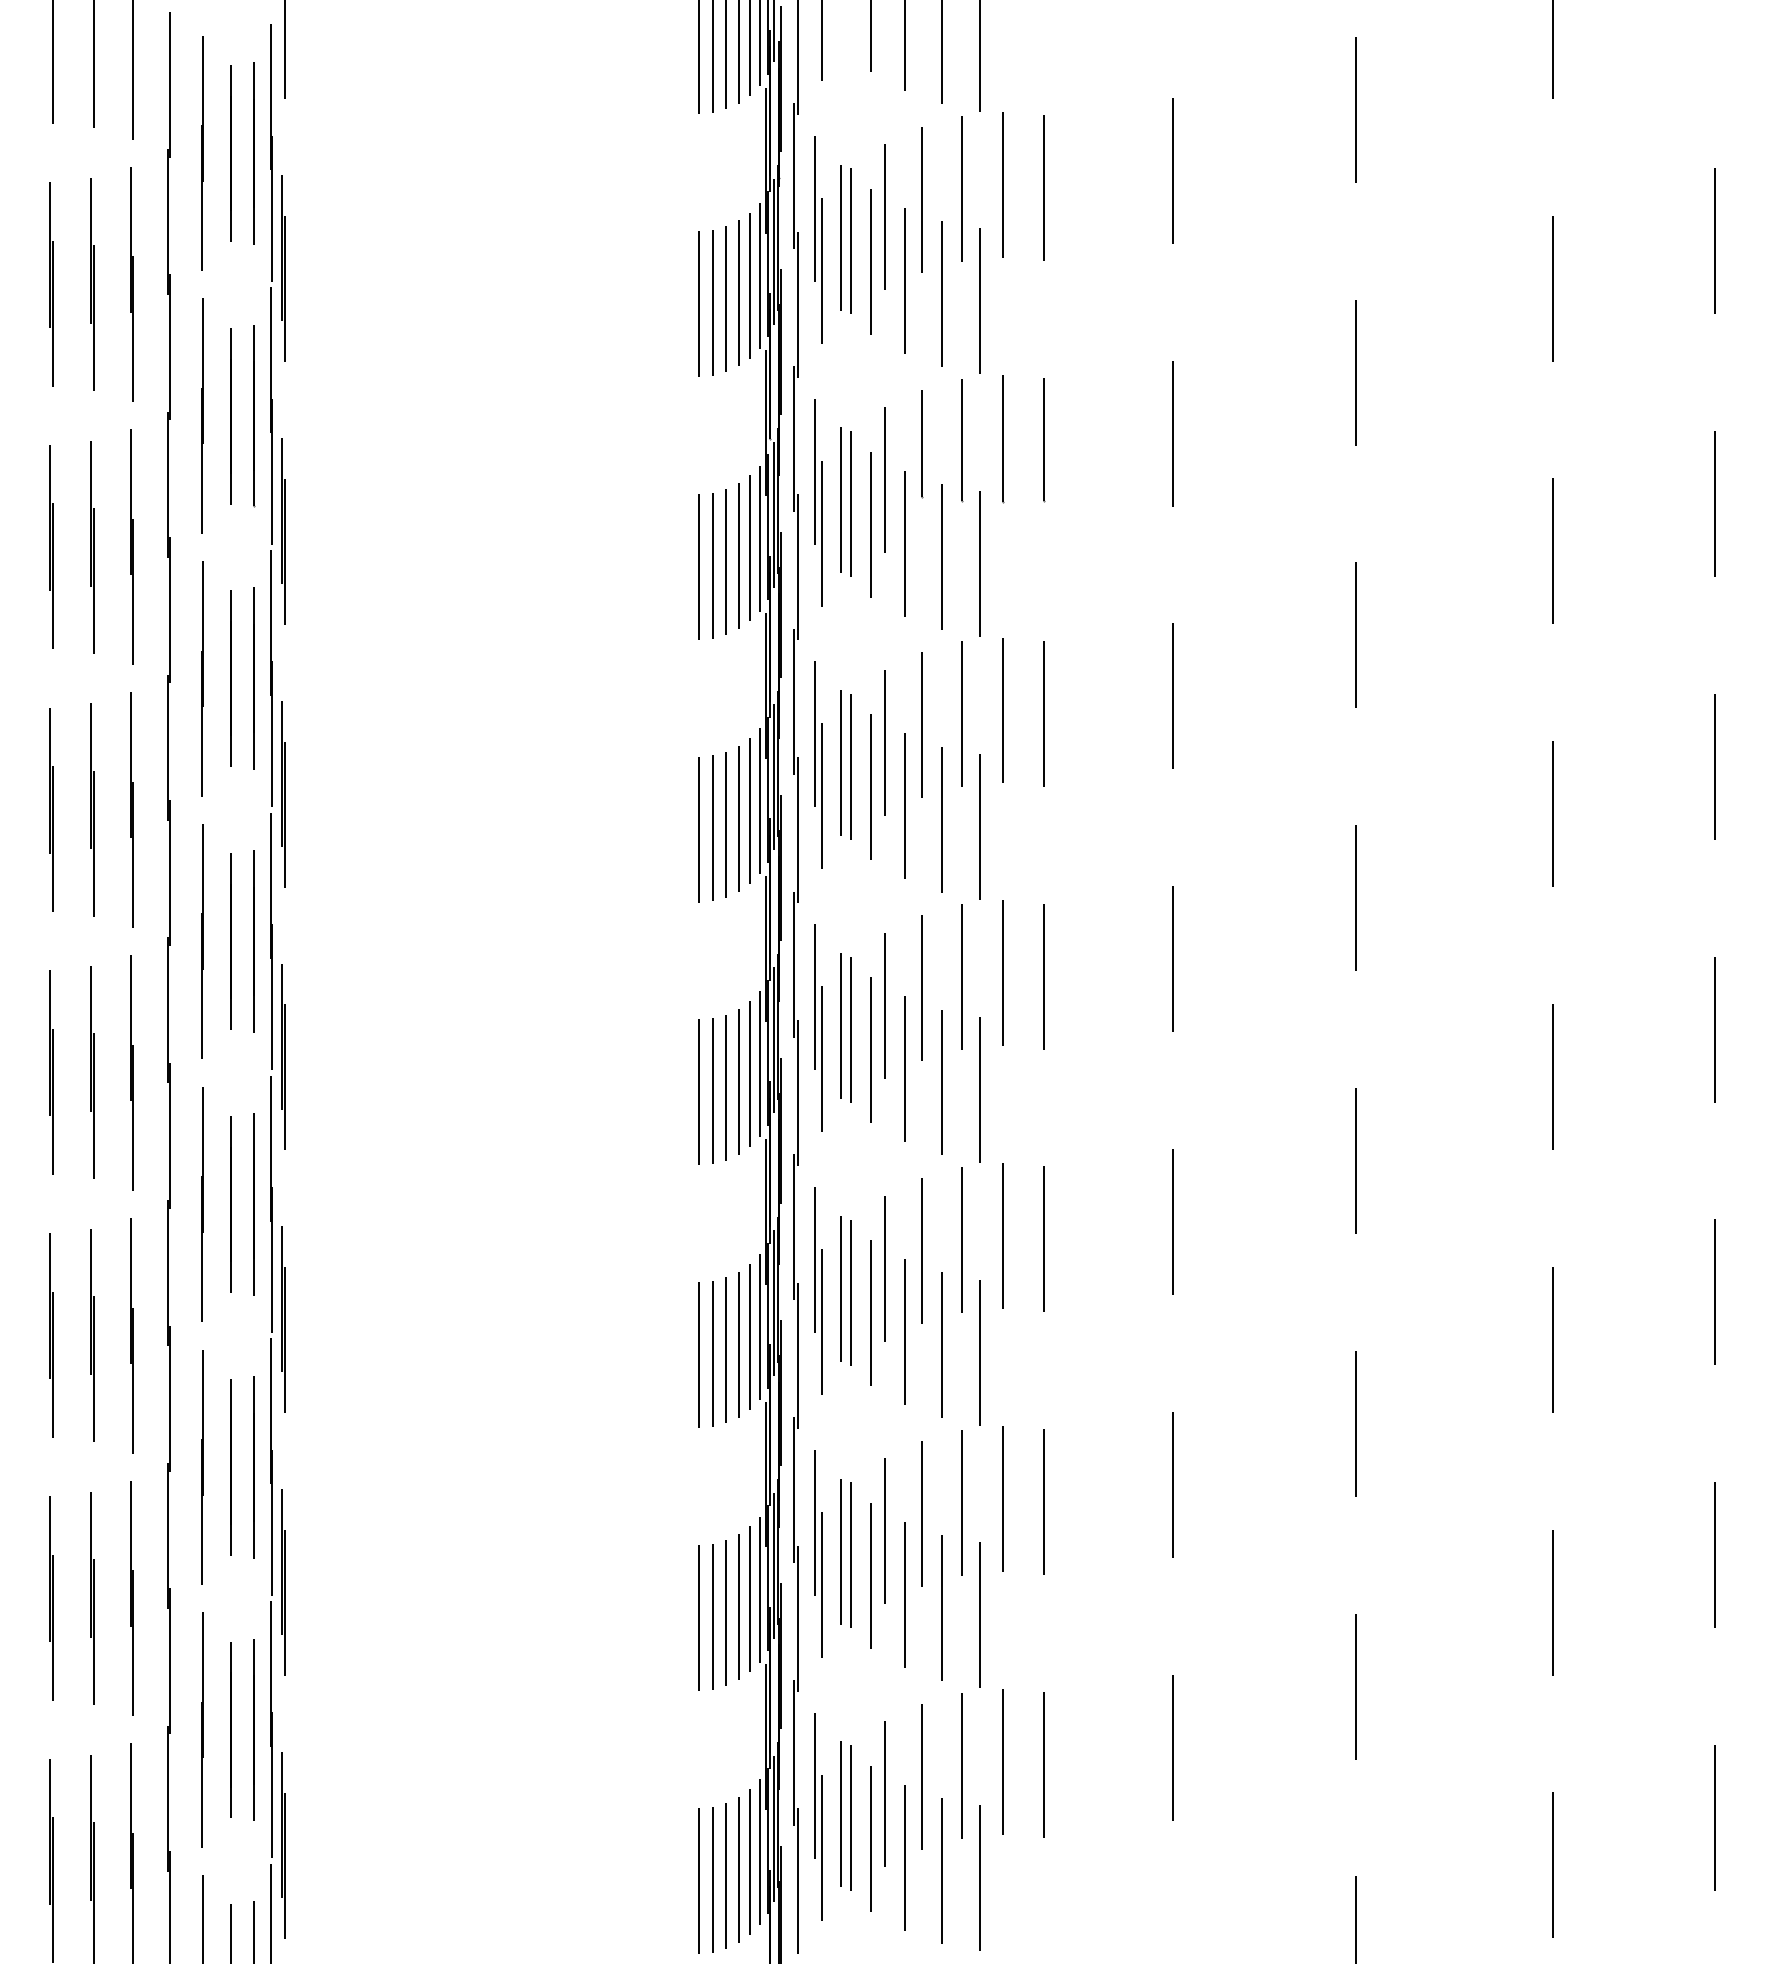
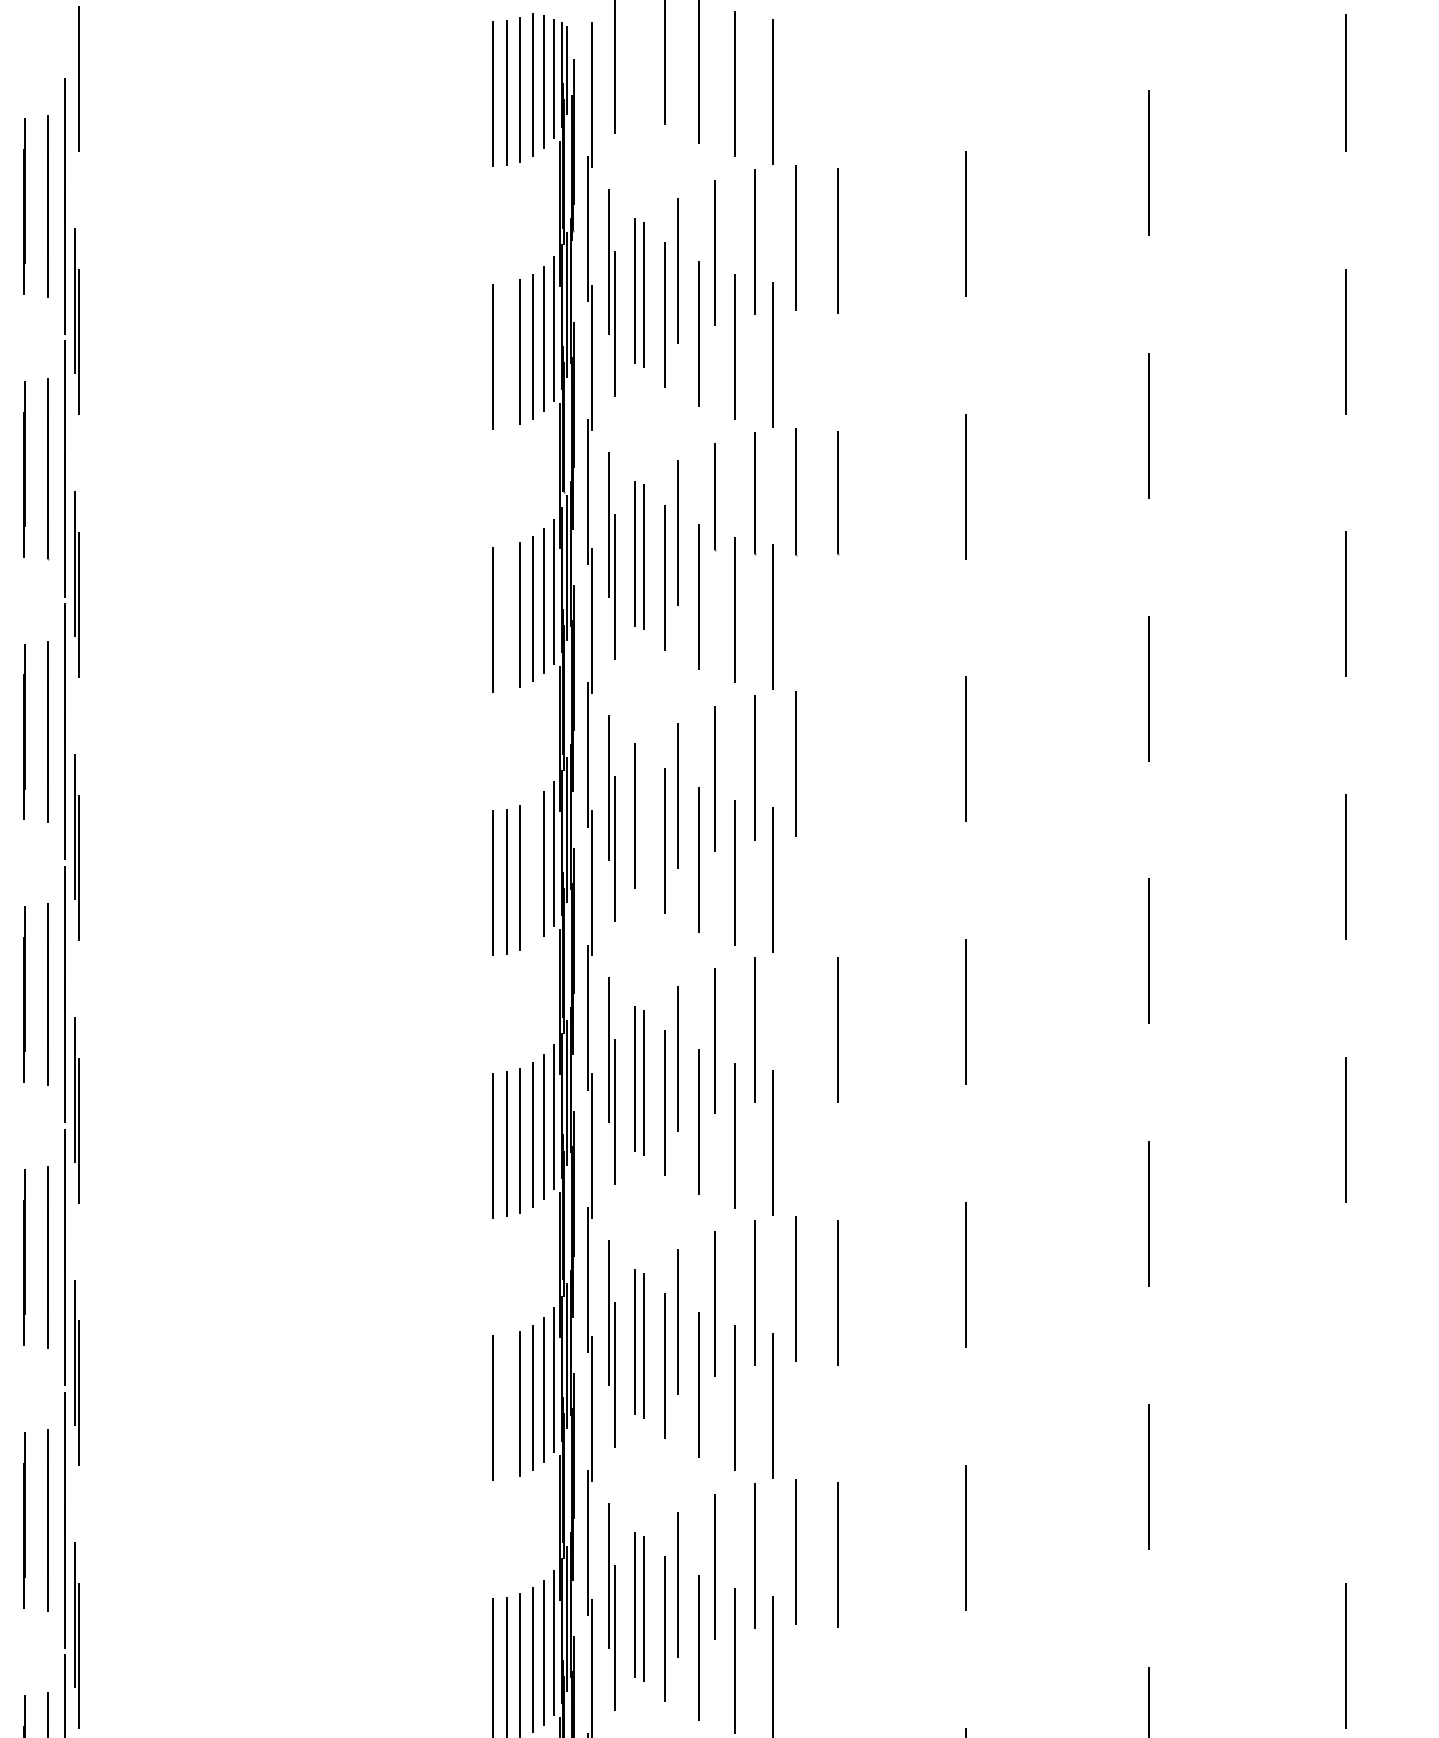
line: (713, 302) -> (507, 355), removed
line: (713, 565) -> (507, 618), removed
line: (1044, 713) -> (838, 766), removed
line: (850, 767) -> (644, 820), removed
line: (739, 818) -> (533, 871), removed
line: (1002, 973) -> (796, 1026), removed
line: (1552, 1339) -> (1346, 1392), removed
line: (713, 1354) -> (507, 1407), removed

